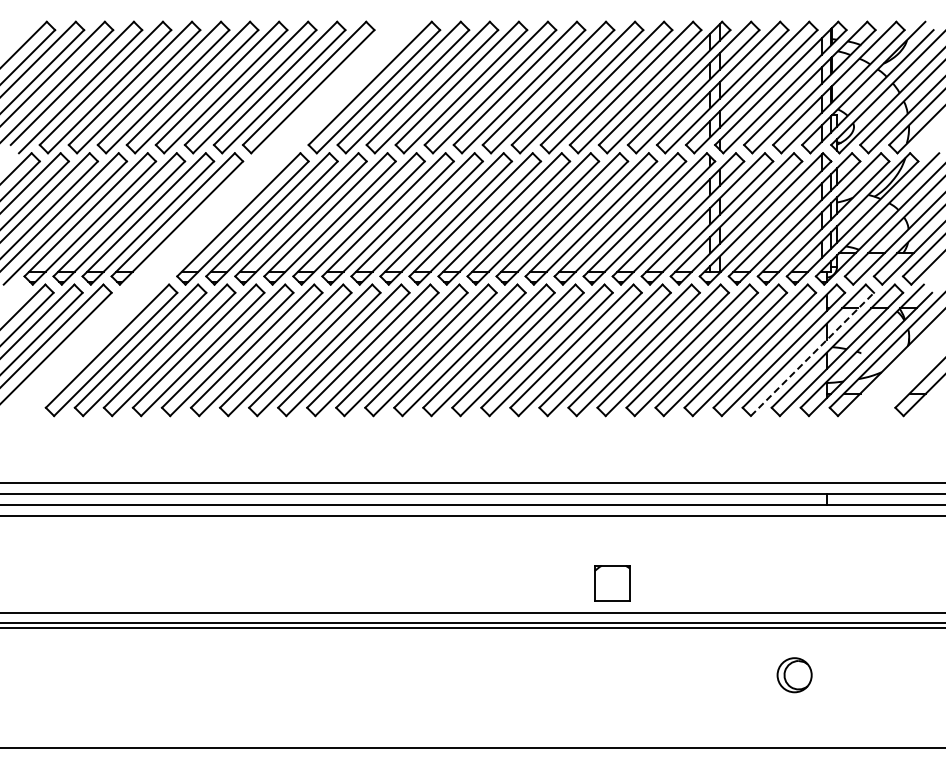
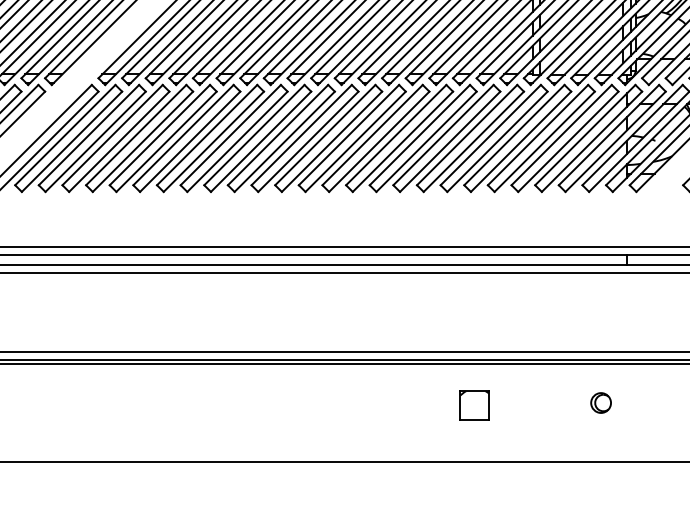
line: (812, 354) -> (615, 141), dashed -> solid
part: (612, 583) -> (474, 405), moved
part: (794, 675) -> (601, 403), size x0.71

